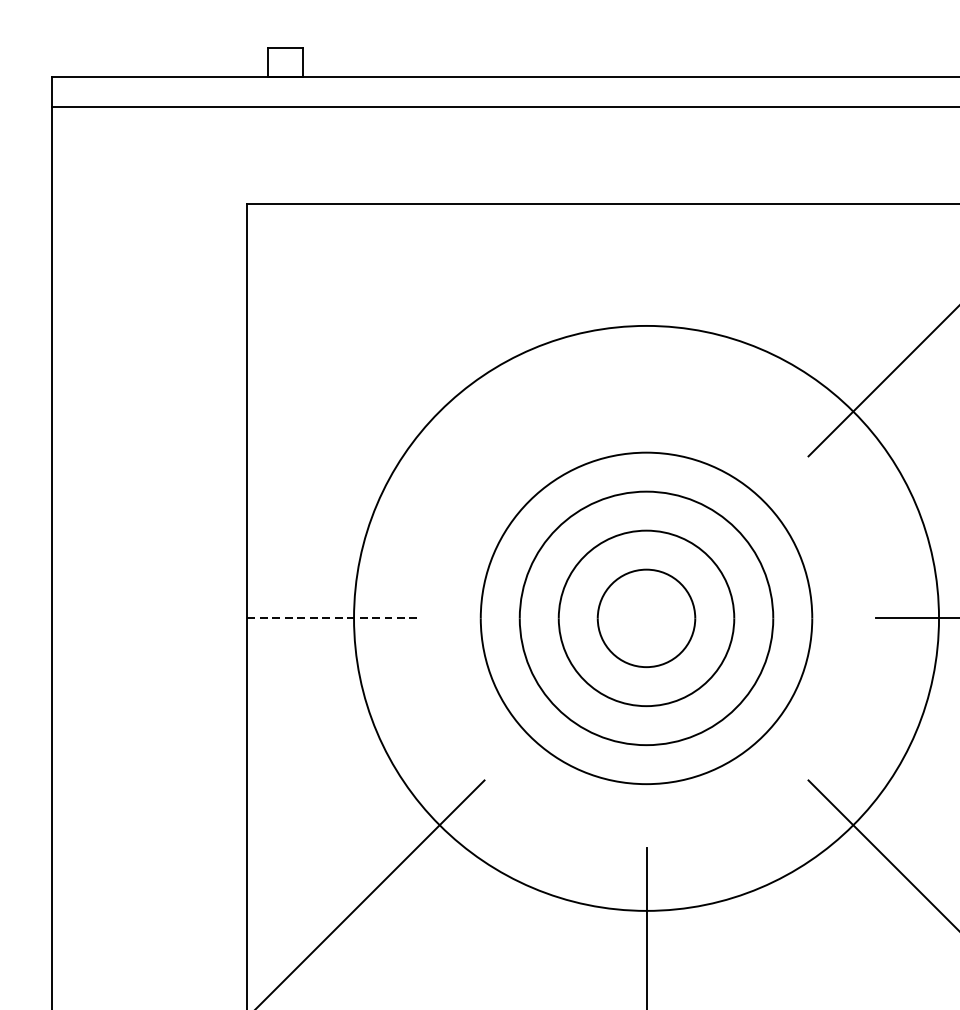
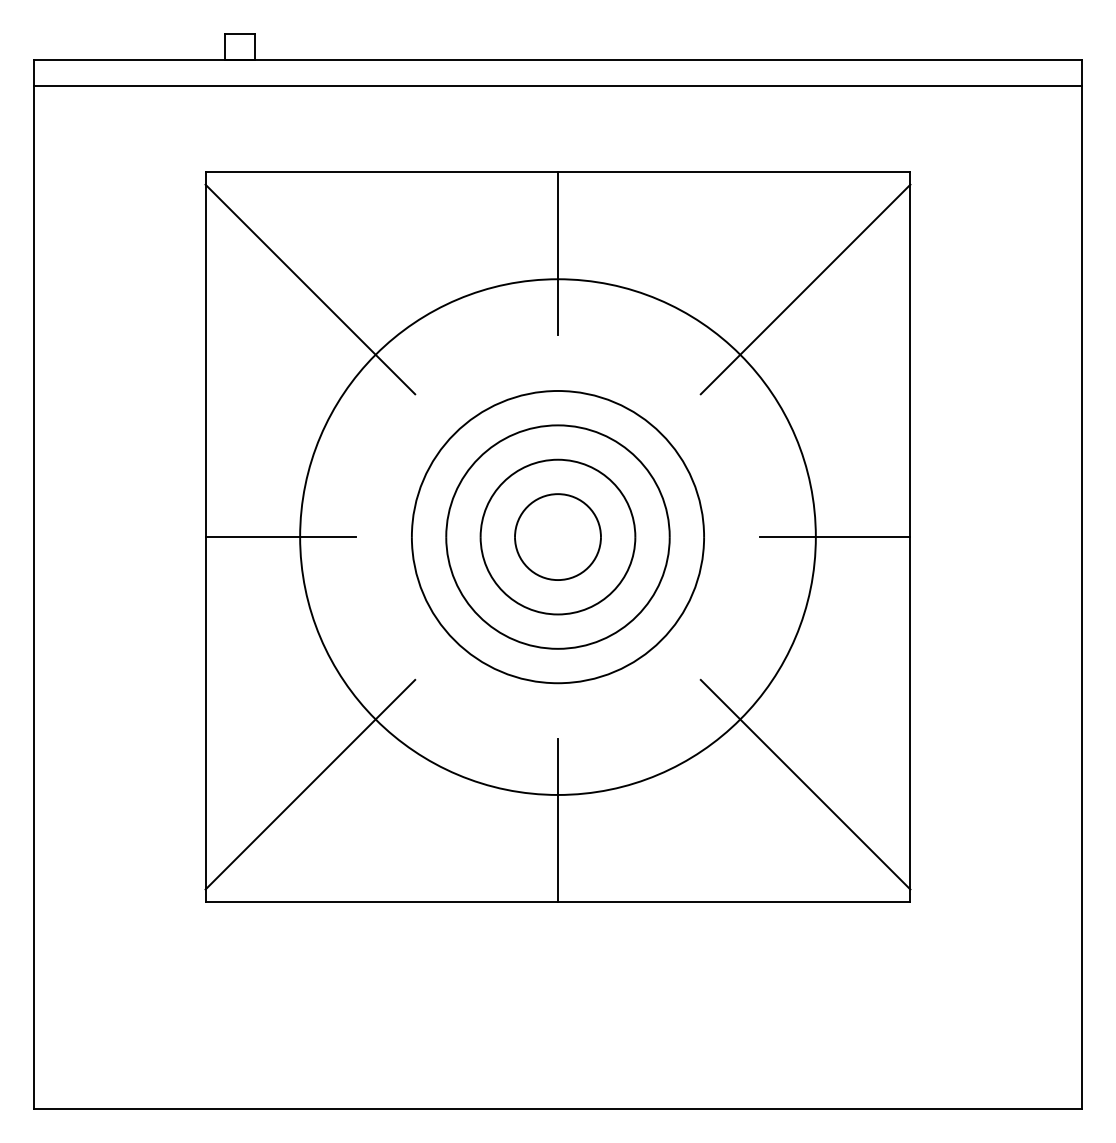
line: (647, 296) -> (558, 253), added
line: (365, 337) -> (310, 289), added
line: (331, 618) -> (280, 537), dashed -> solid

